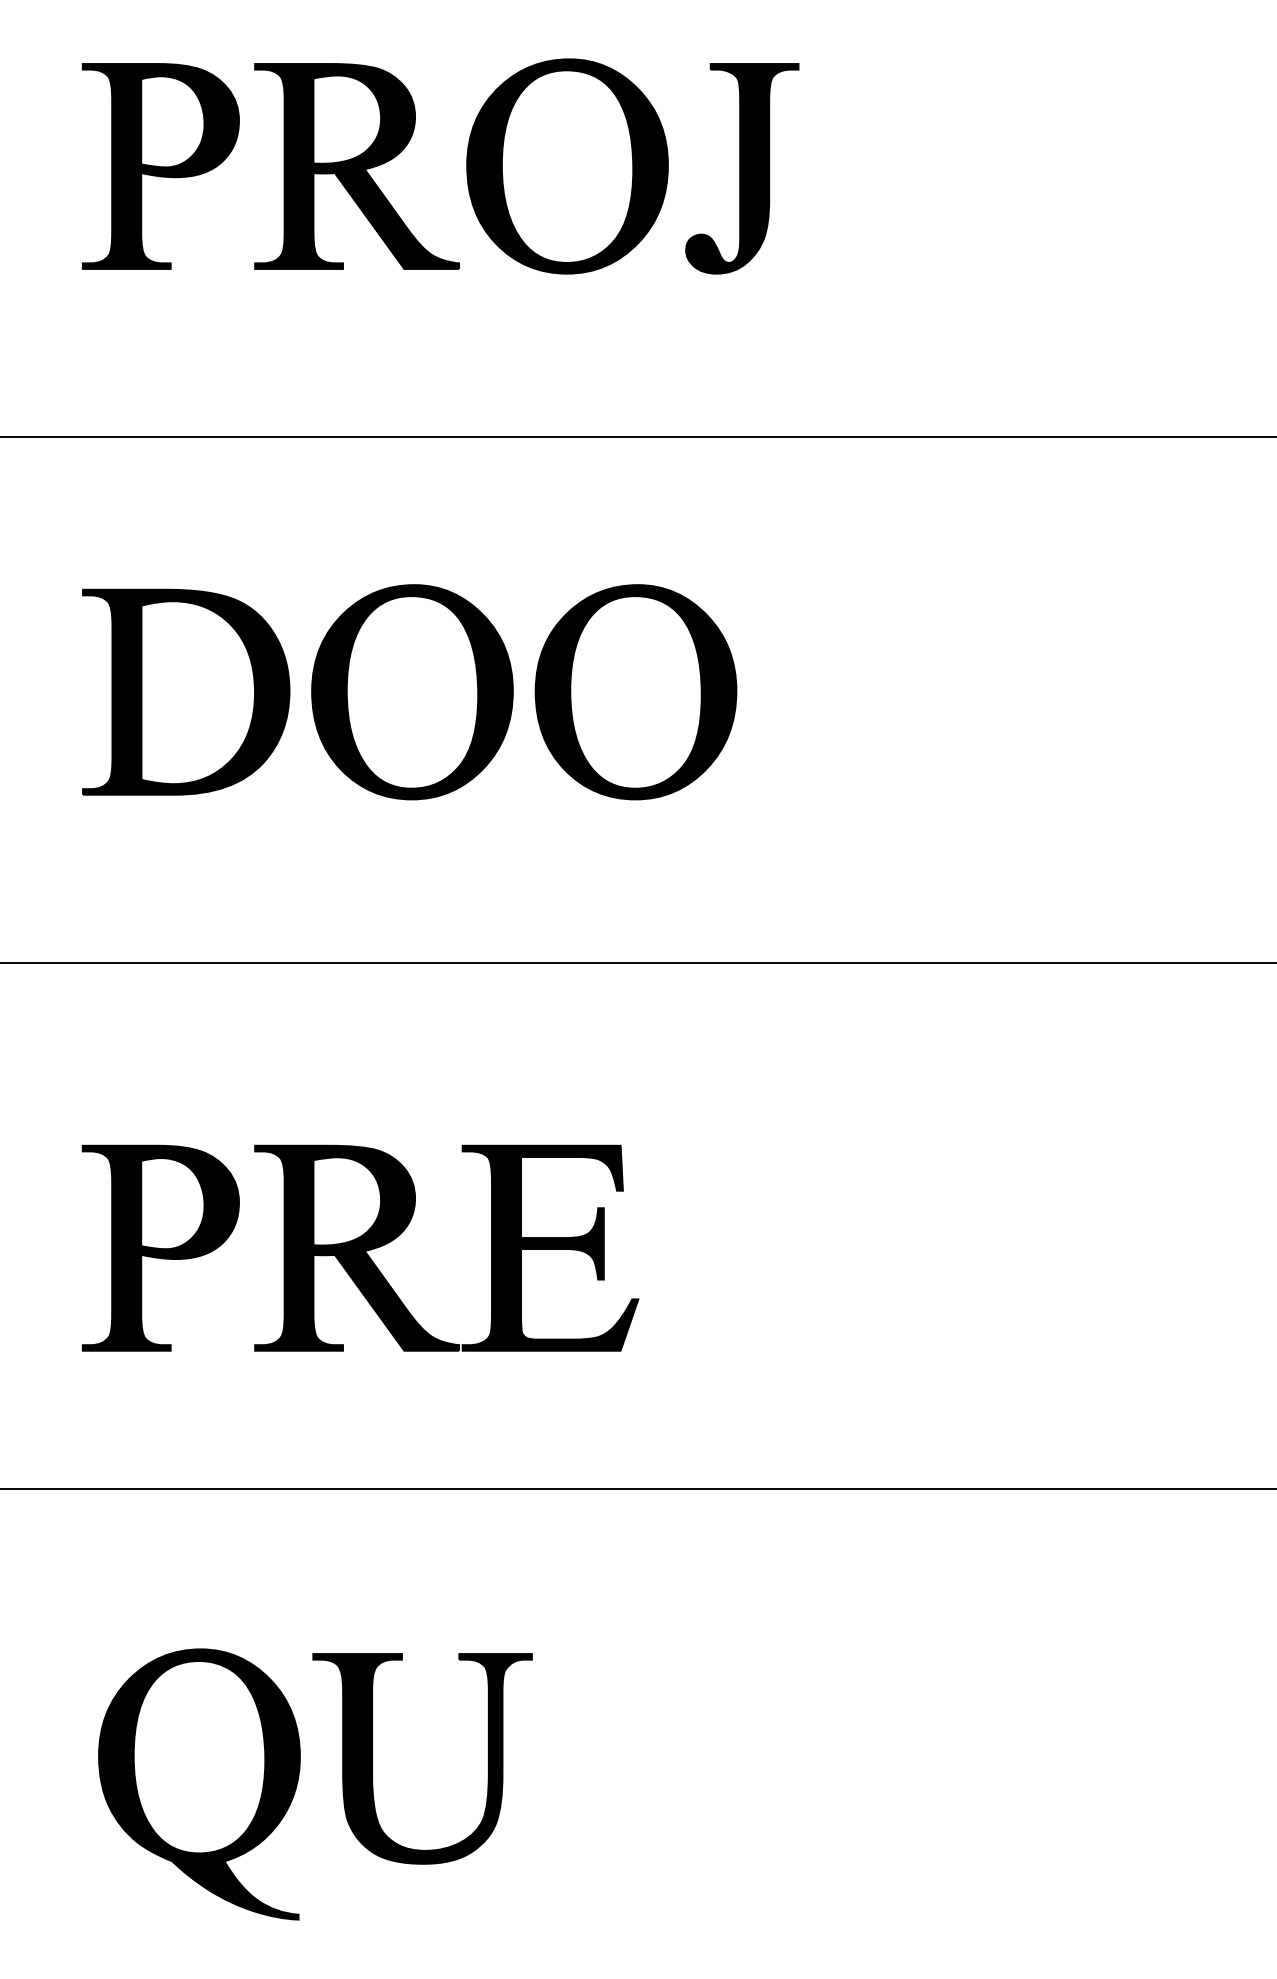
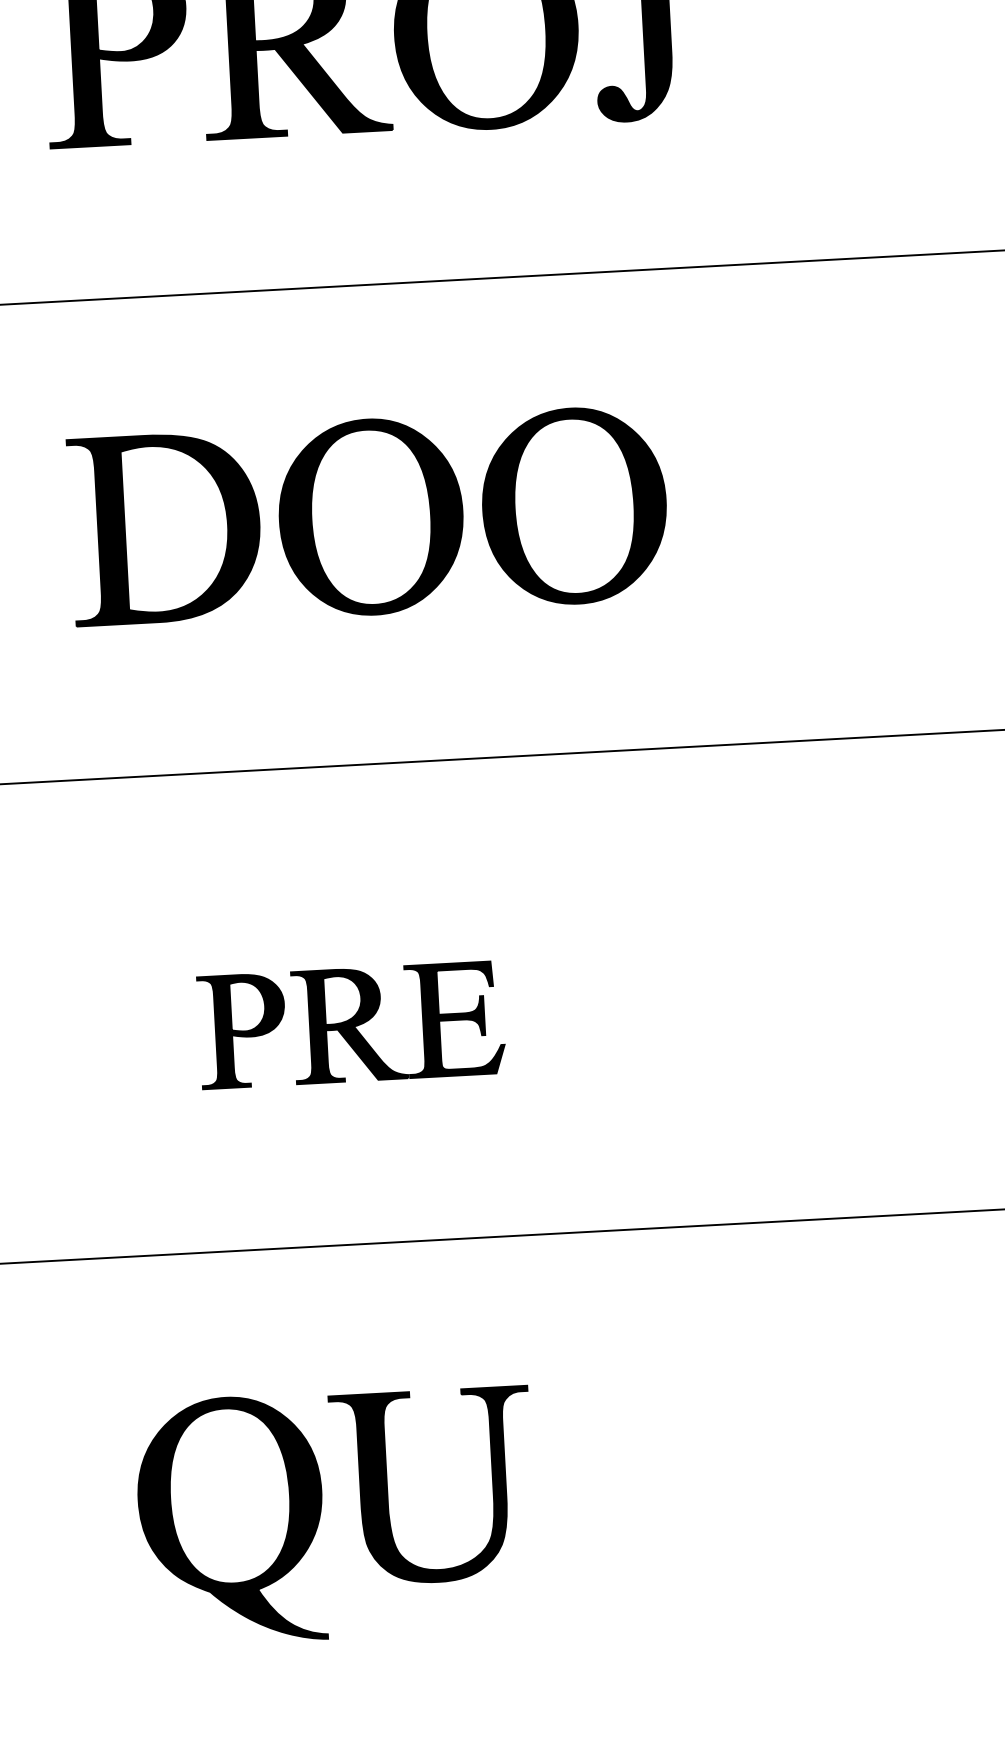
part: (360, 1247) -> (351, 1024), size x0.6

